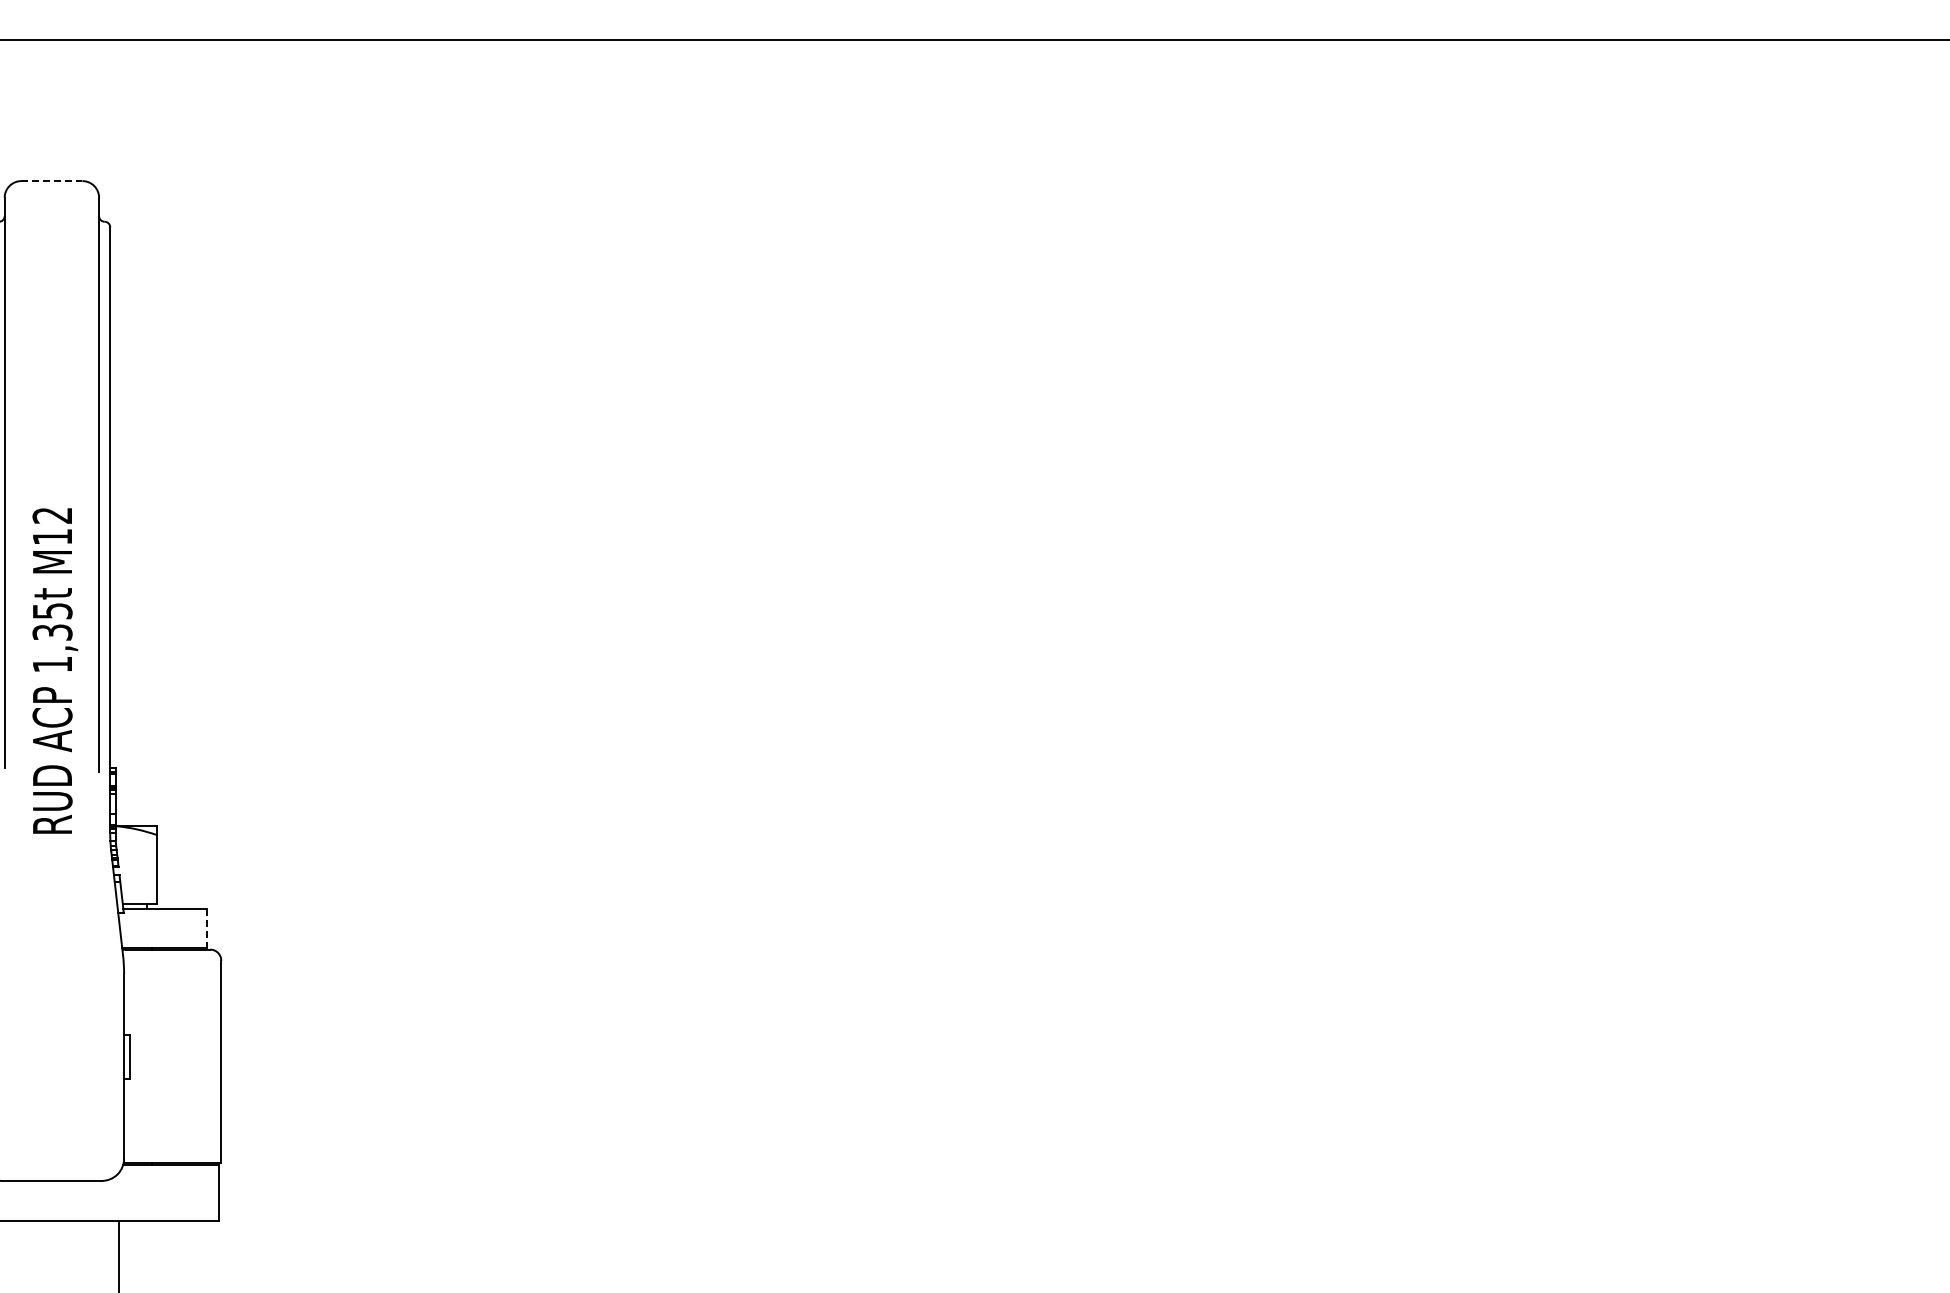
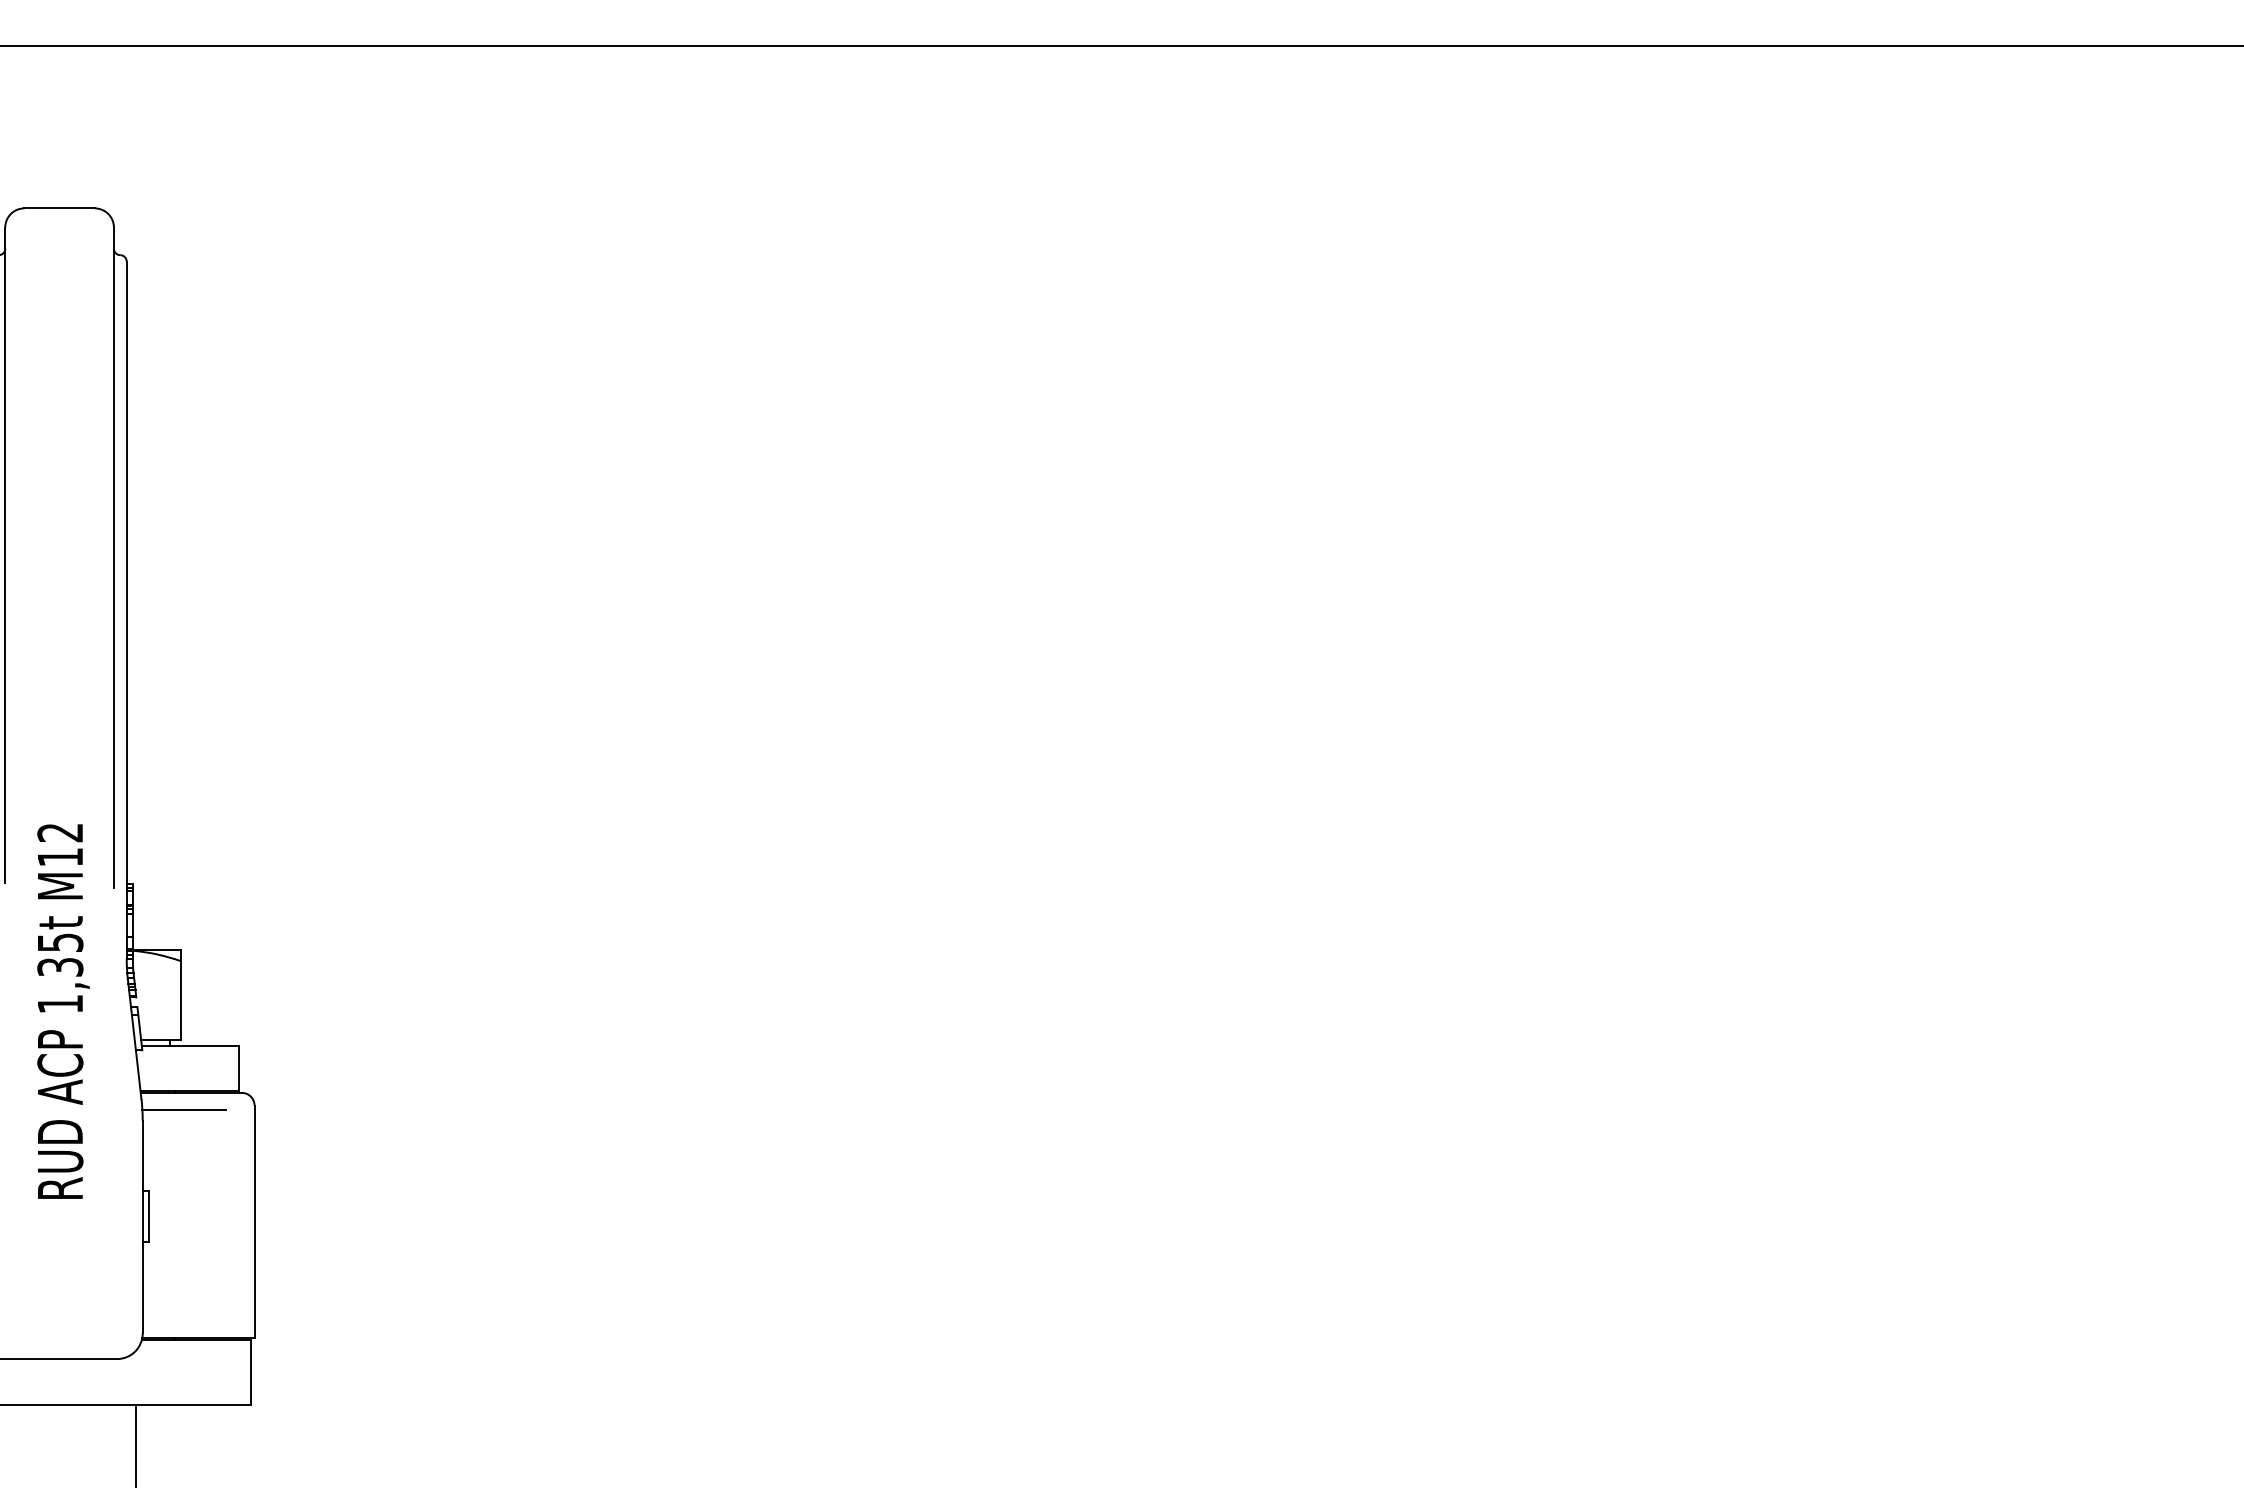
line: (51, 181) -> (59, 208), dashed -> solid
text: (55, 670) -> (63, 1011), moved
line: (207, 929) -> (238, 1069), dashed -> solid
line: (159, 964) -> (183, 1109), added

